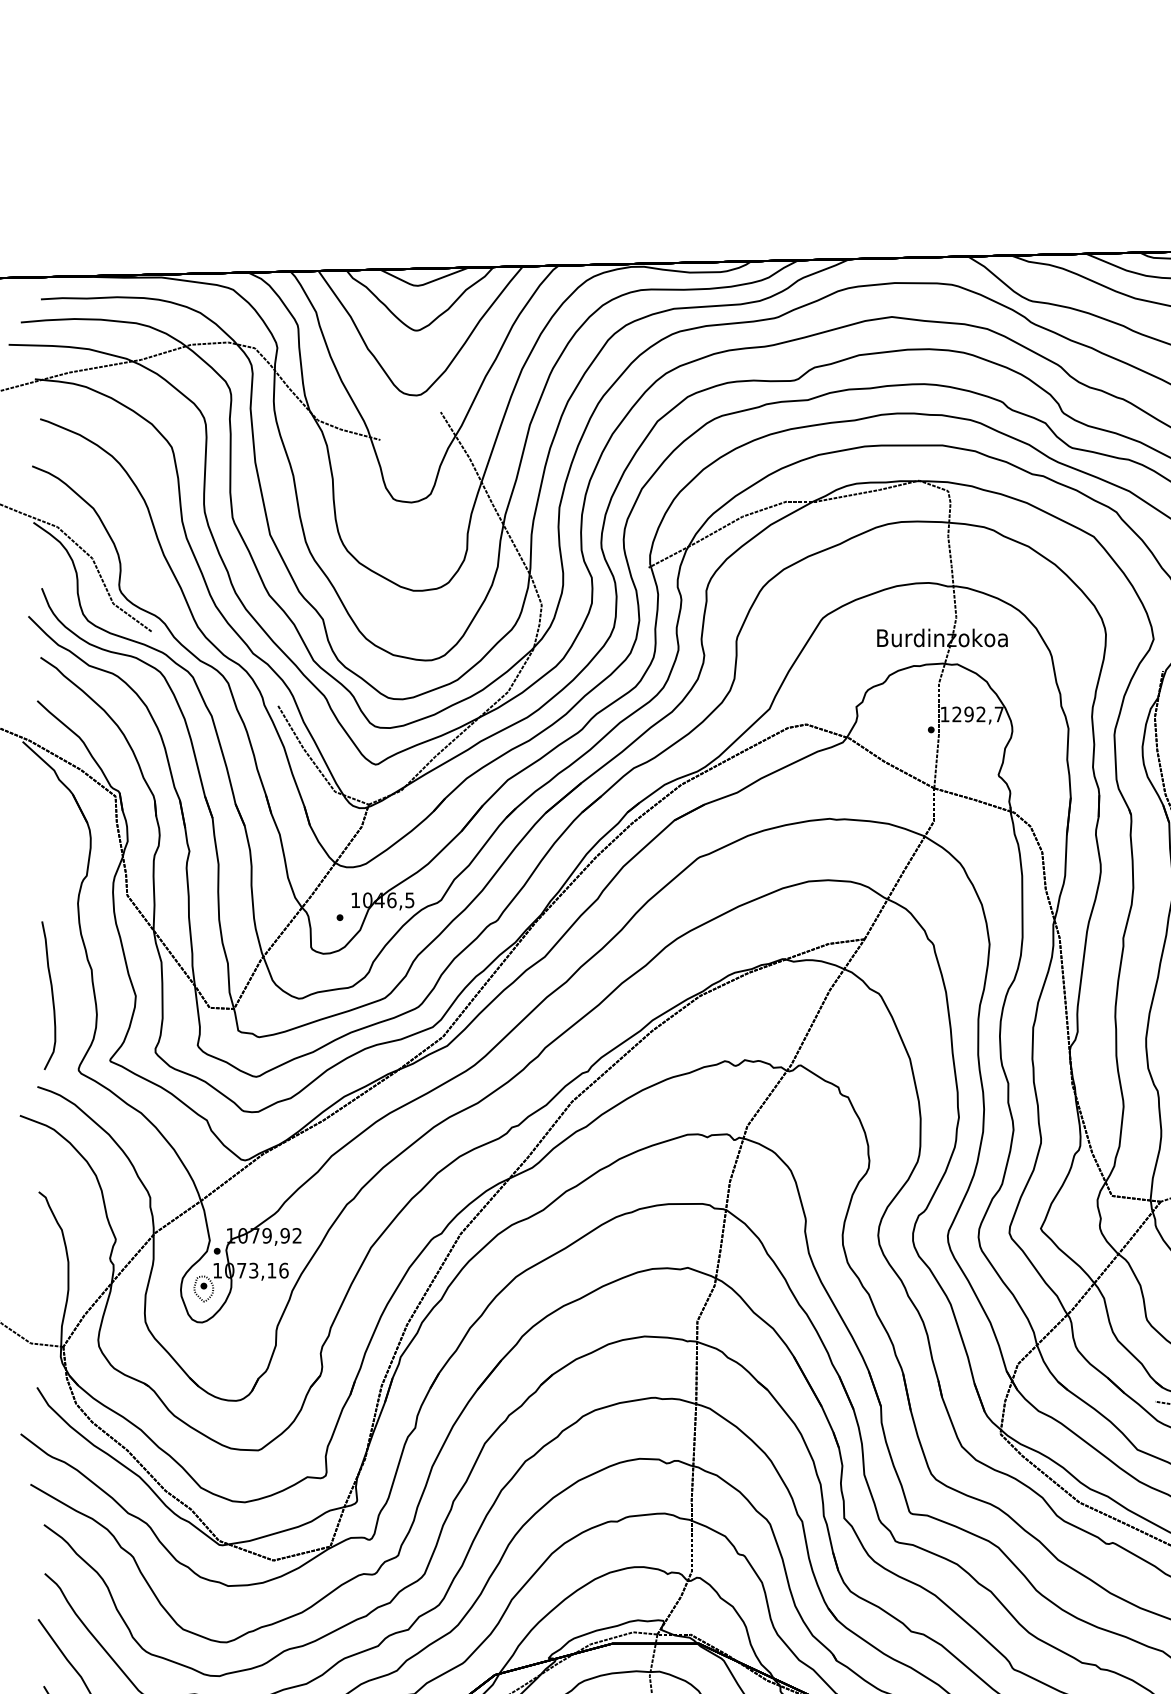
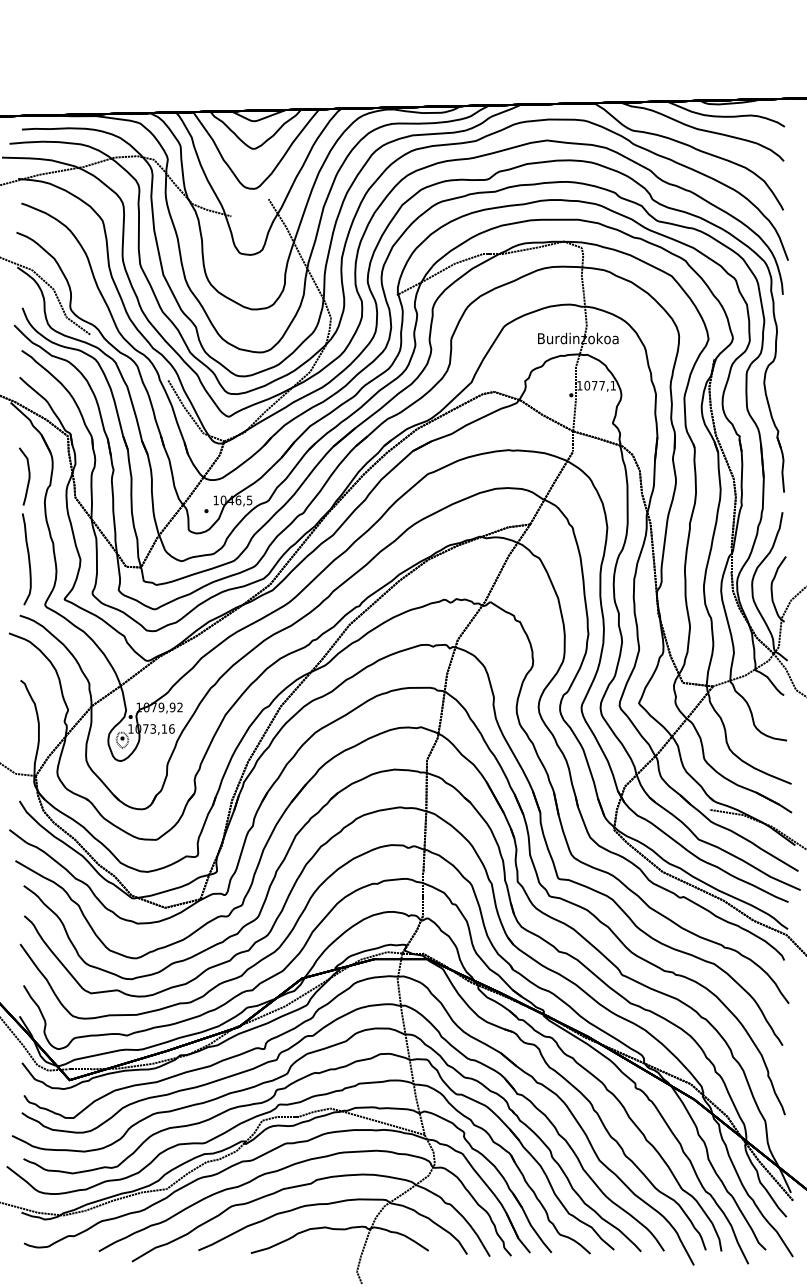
text: (976, 714) -> (599, 385), 1292,7 -> 1077,1
curve: (51, 861) -> (28, 476), added

